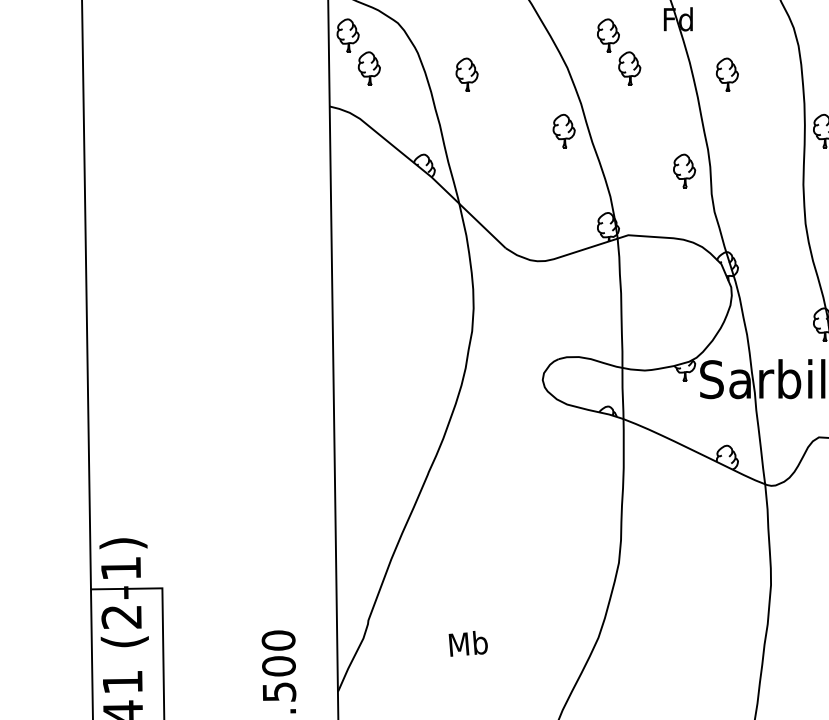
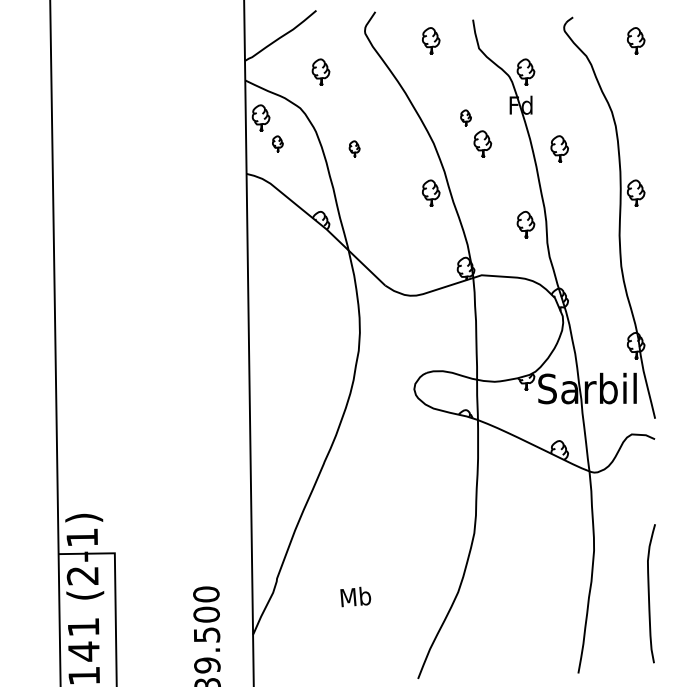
part: (607, 34) -> (465, 117), size x0.6
part: (368, 67) -> (277, 143), size x0.6
part: (466, 74) -> (354, 148), size x0.6

